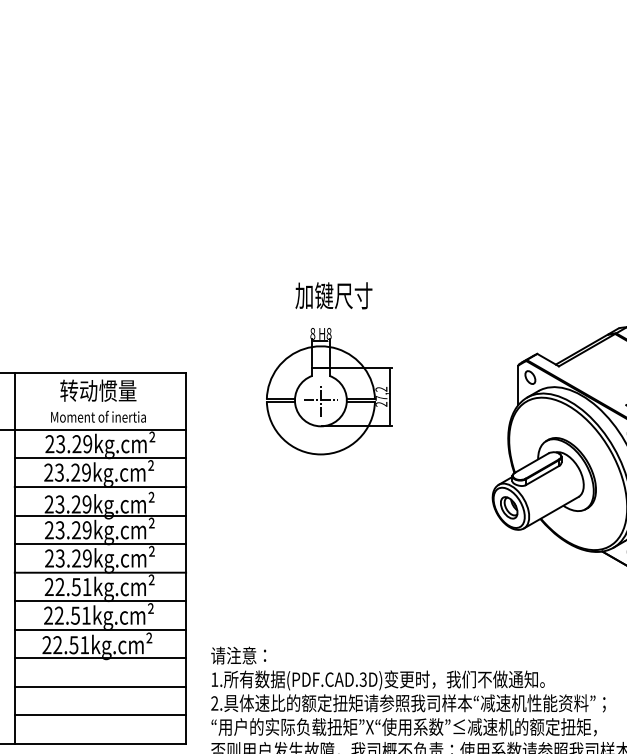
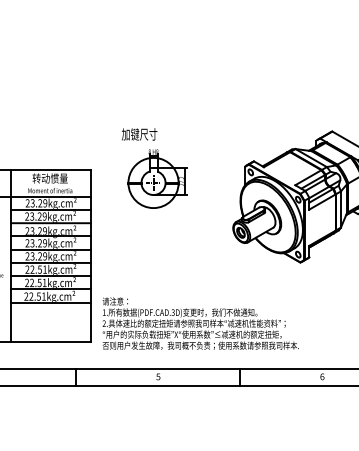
text: (333, 295) -> (139, 134), moved
line: (98, 685) -> (50, 315), removed
line: (98, 716) -> (50, 329), removed

